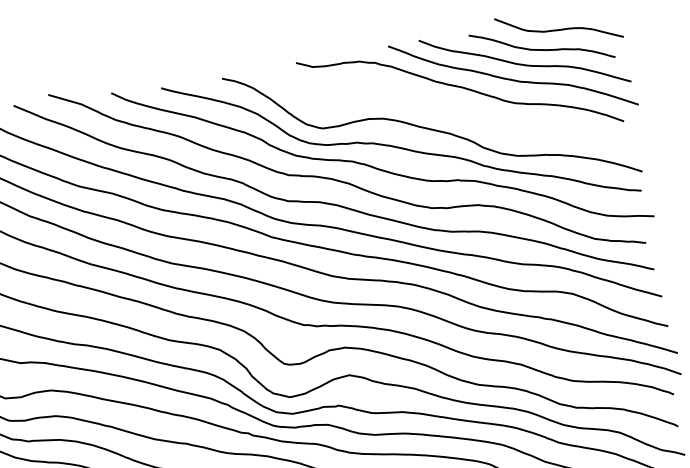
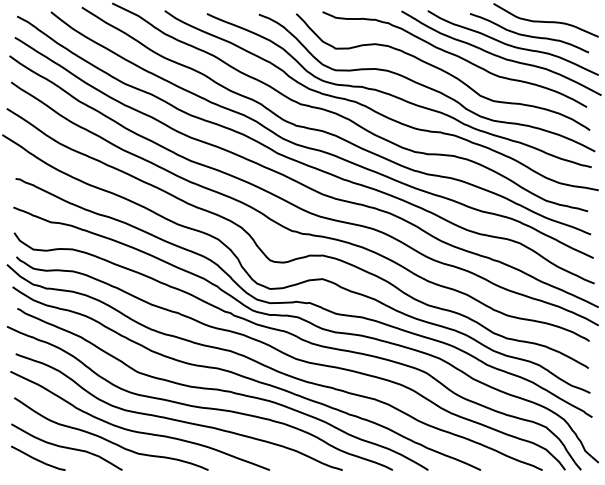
curve: (449, 108) -> (443, 71), added

